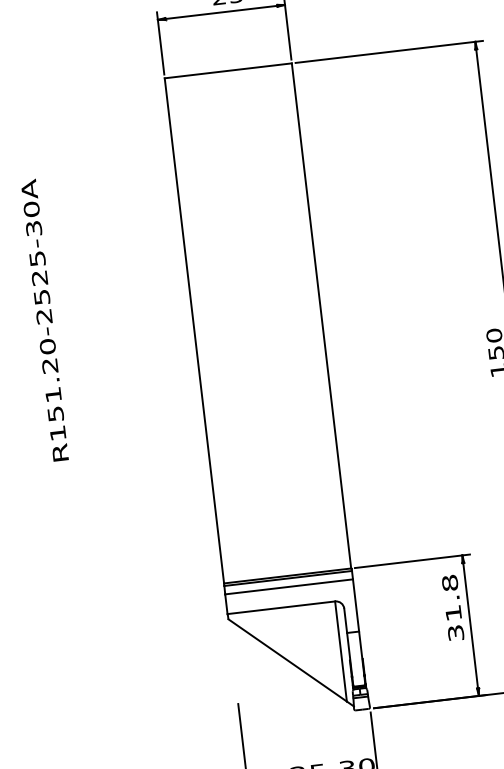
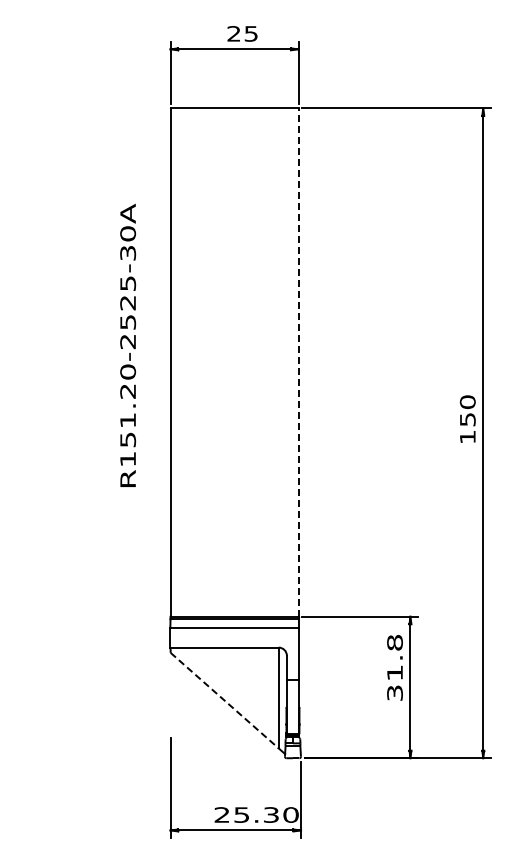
line: (321, 314) -> (298, 361), solid -> dashed
text: (45, 319) -> (128, 344), moved
line: (288, 660) -> (225, 700), solid -> dashed

